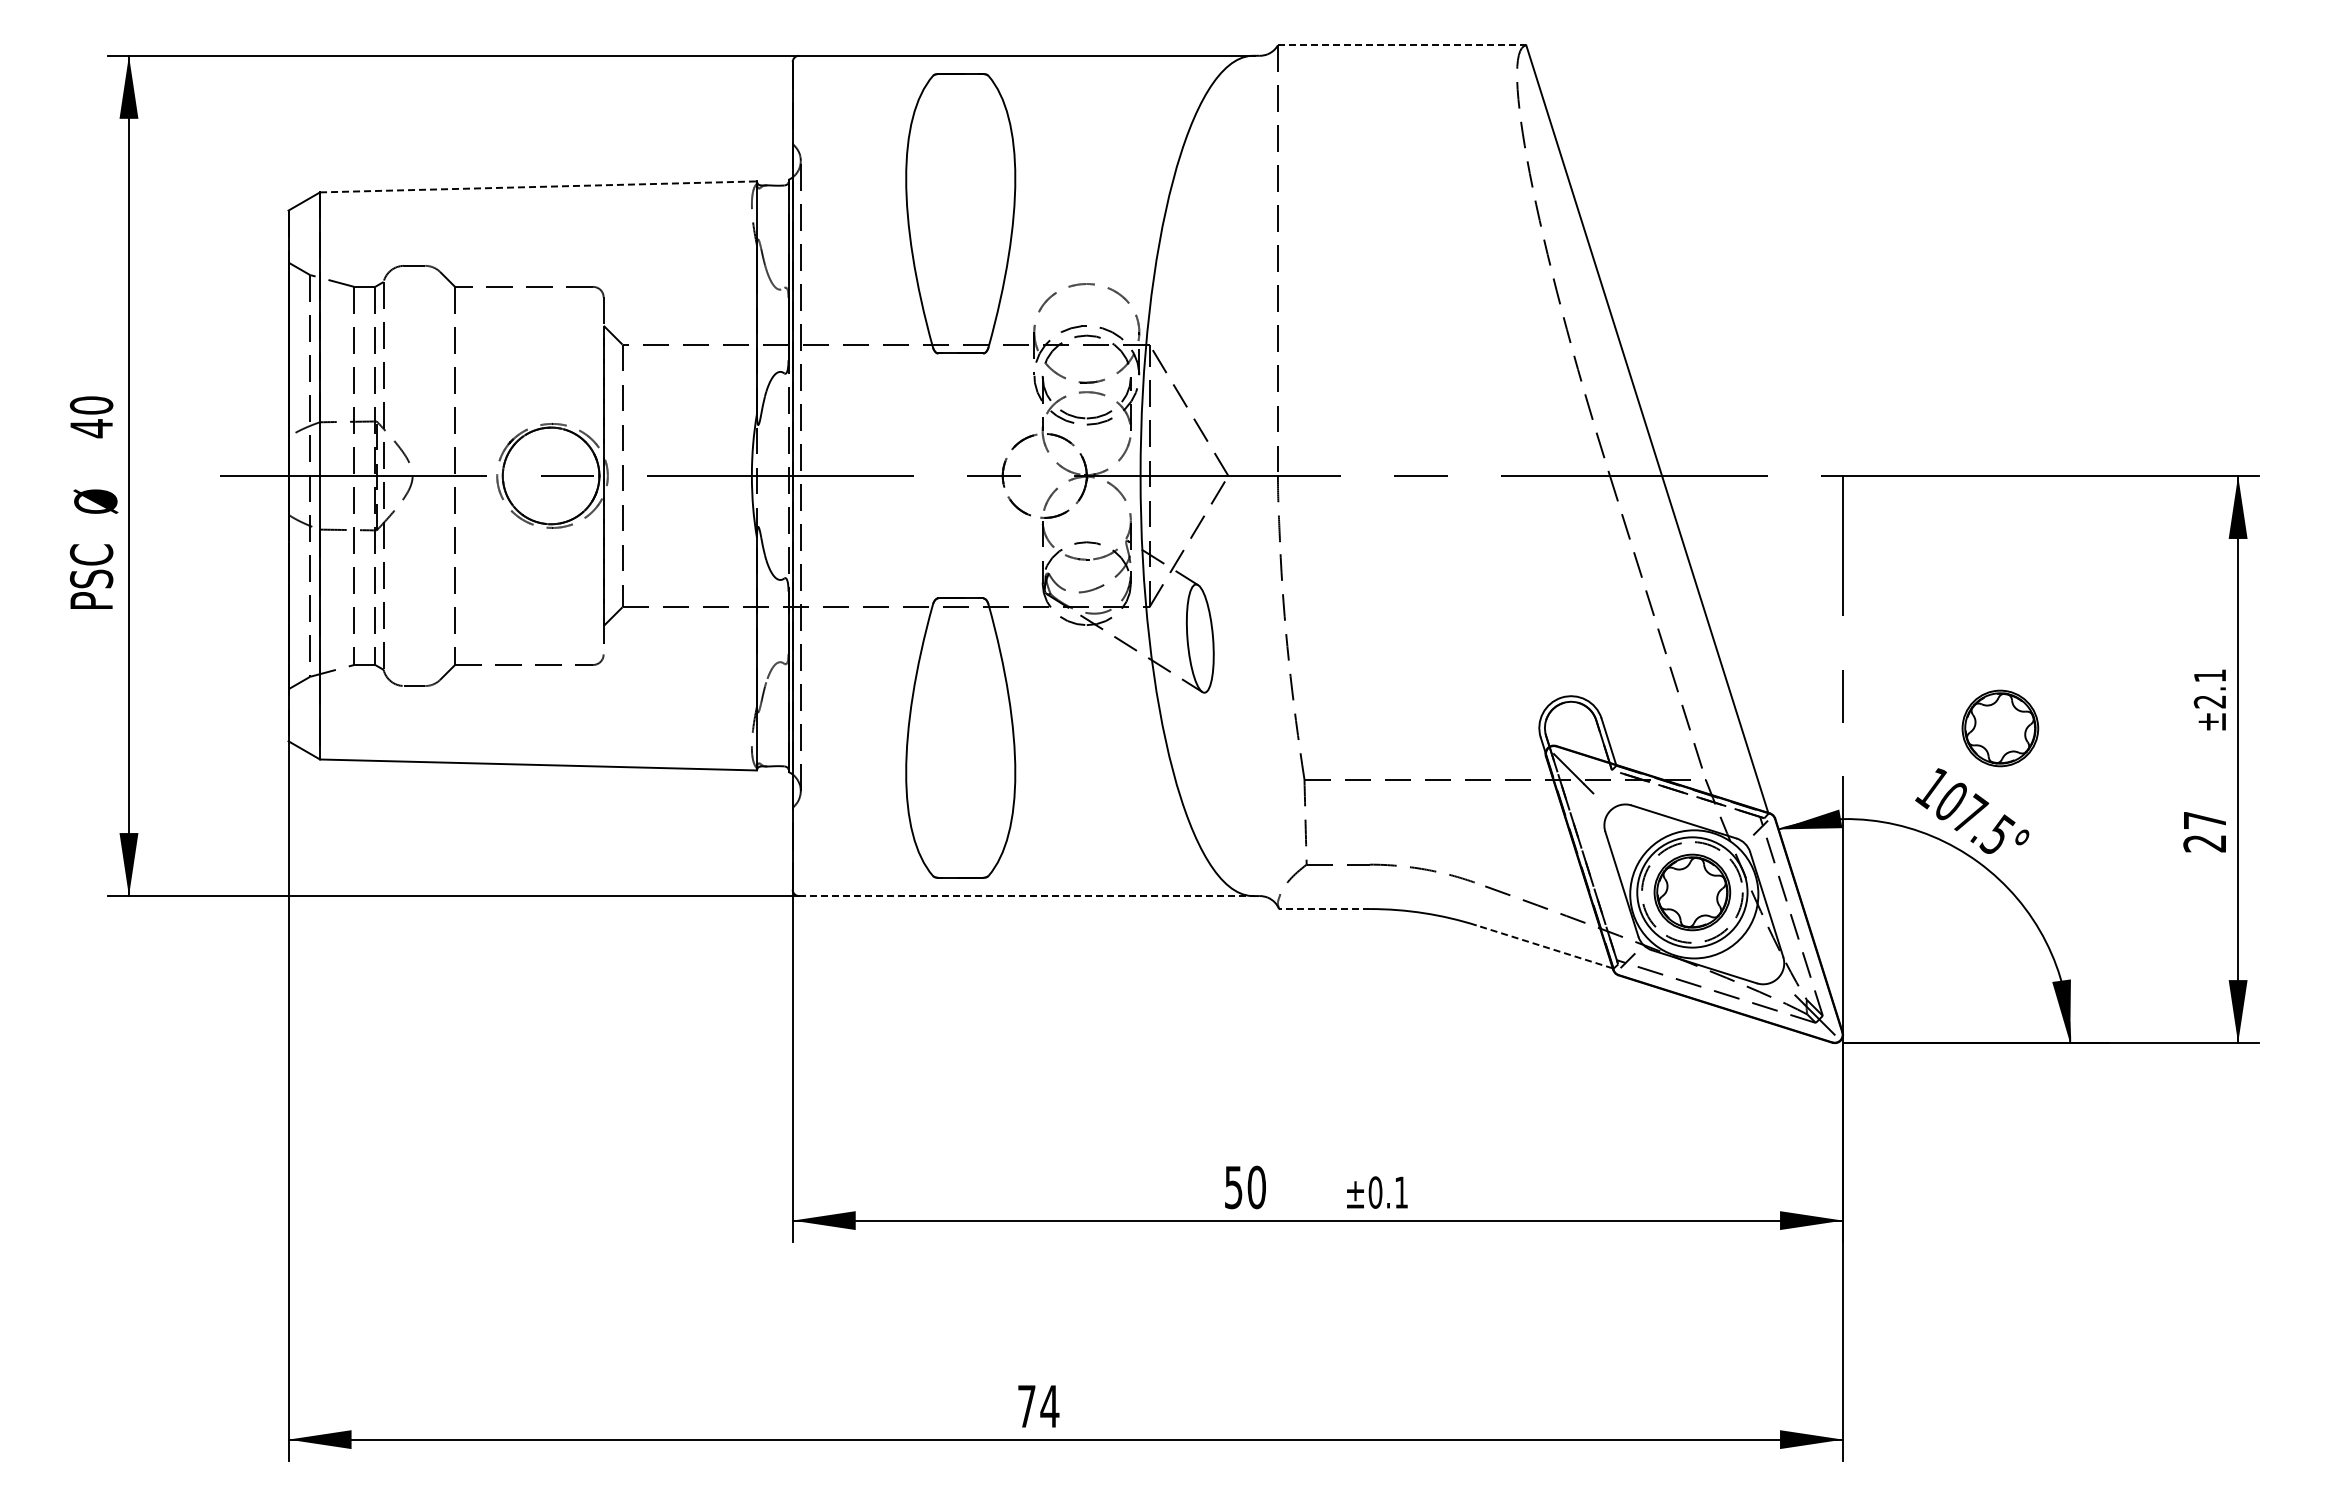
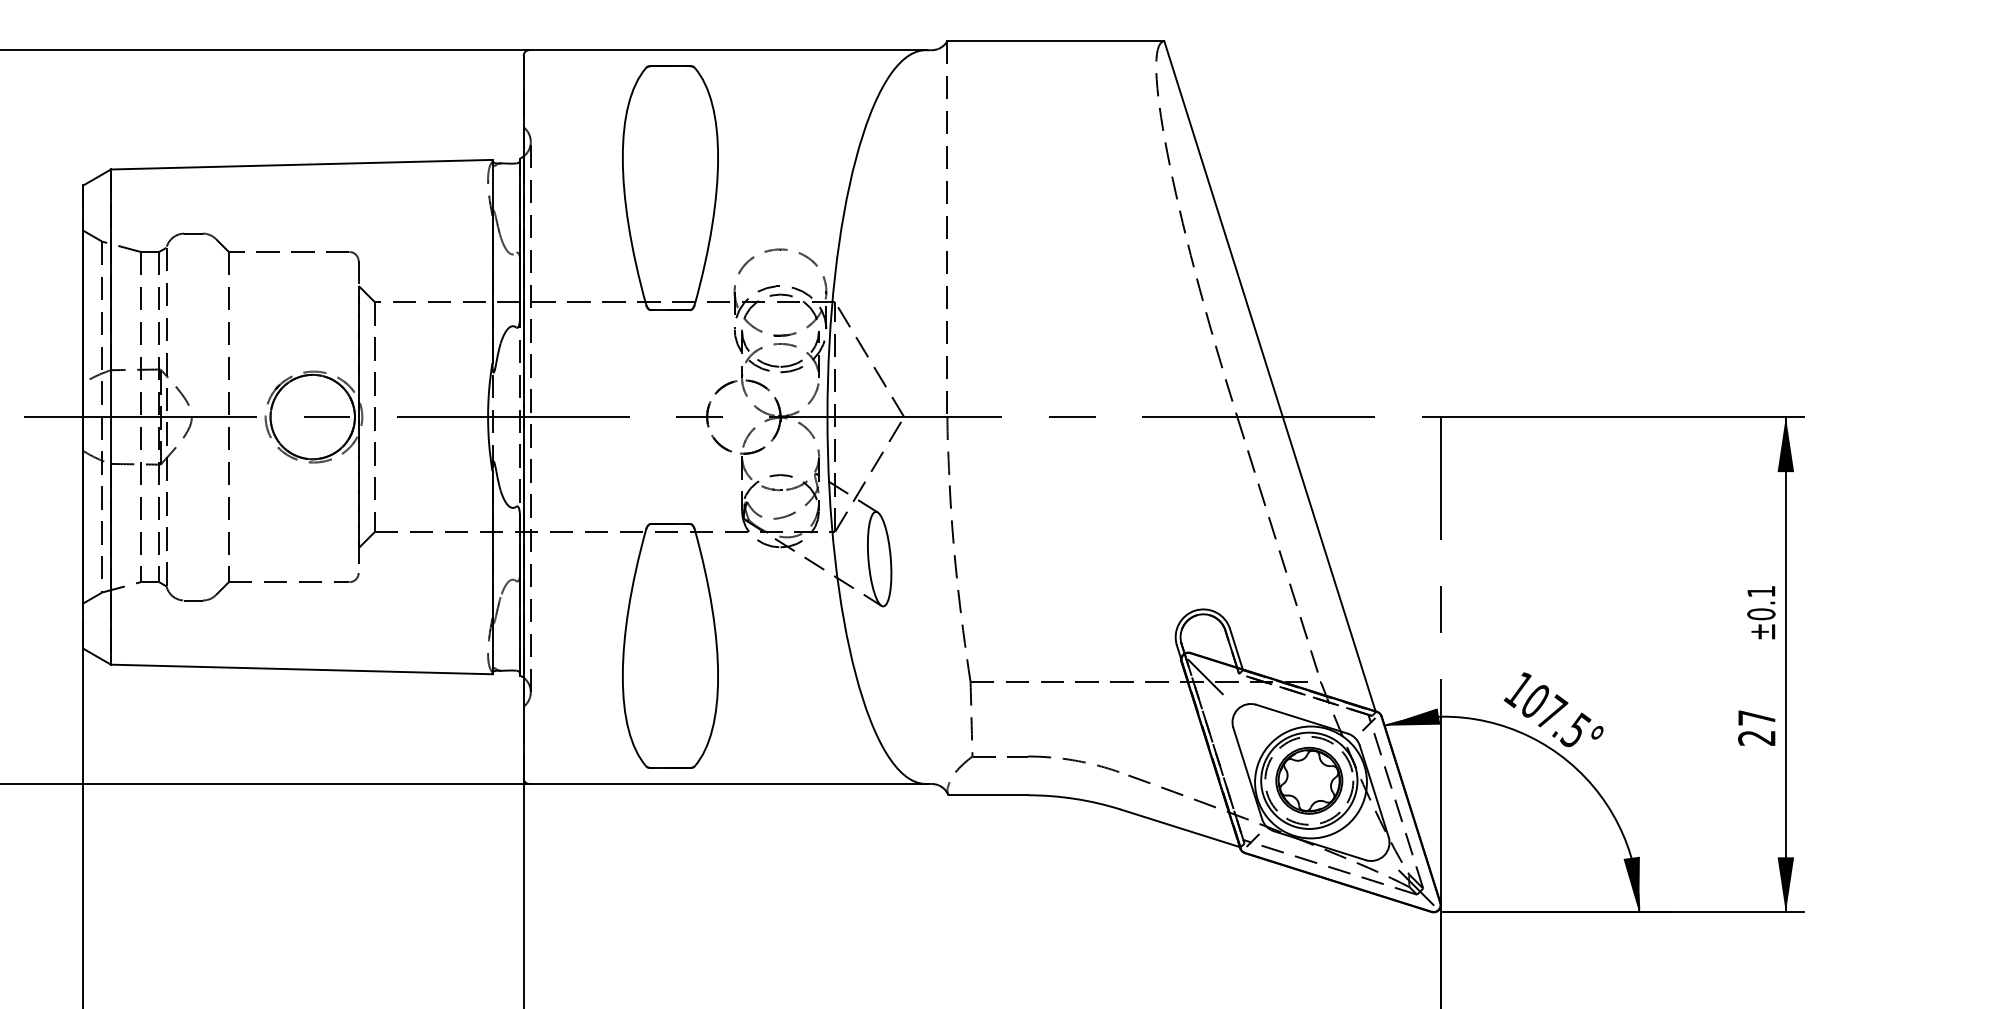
line: (1402, 45) -> (1056, 41), dashed -> solid
line: (538, 186) -> (301, 164), dashed -> solid
text: (2209, 701) -> (1760, 614), ±2.1 -> ±0.1
part: (2000, 728) -> (1578, 637), removed
line: (1026, 896) -> (727, 784), dashed -> solid
line: (1324, 909) -> (988, 795), dashed -> solid
line: (1544, 946) -> (1180, 827), dashed -> solid

